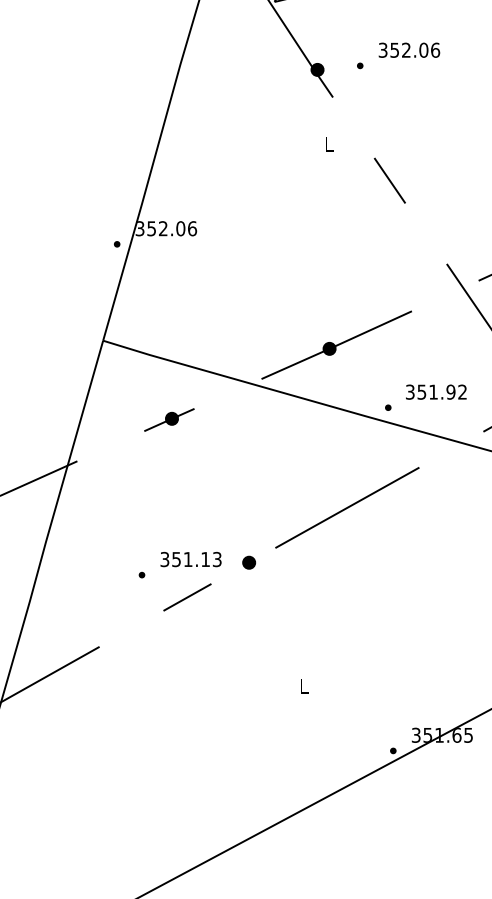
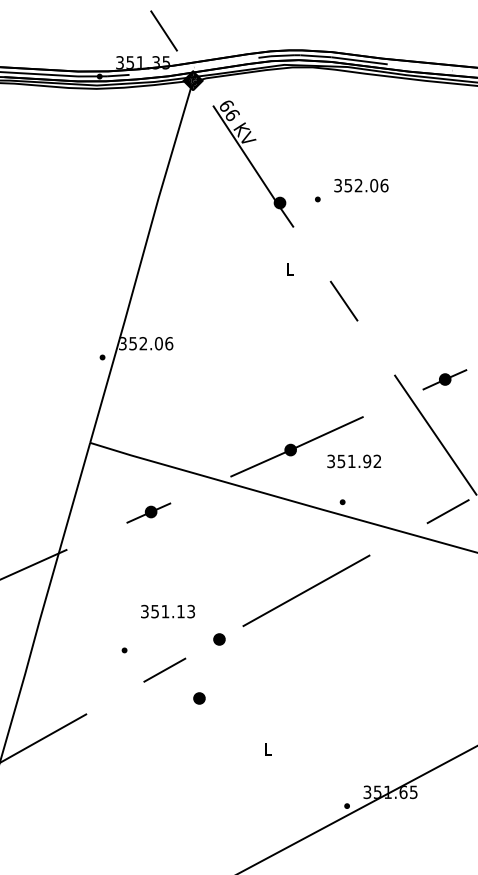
text: (435, 392) -> (353, 461), moved
text: (190, 559) -> (167, 611), moved
part: (226, 629) -> (199, 698), added

